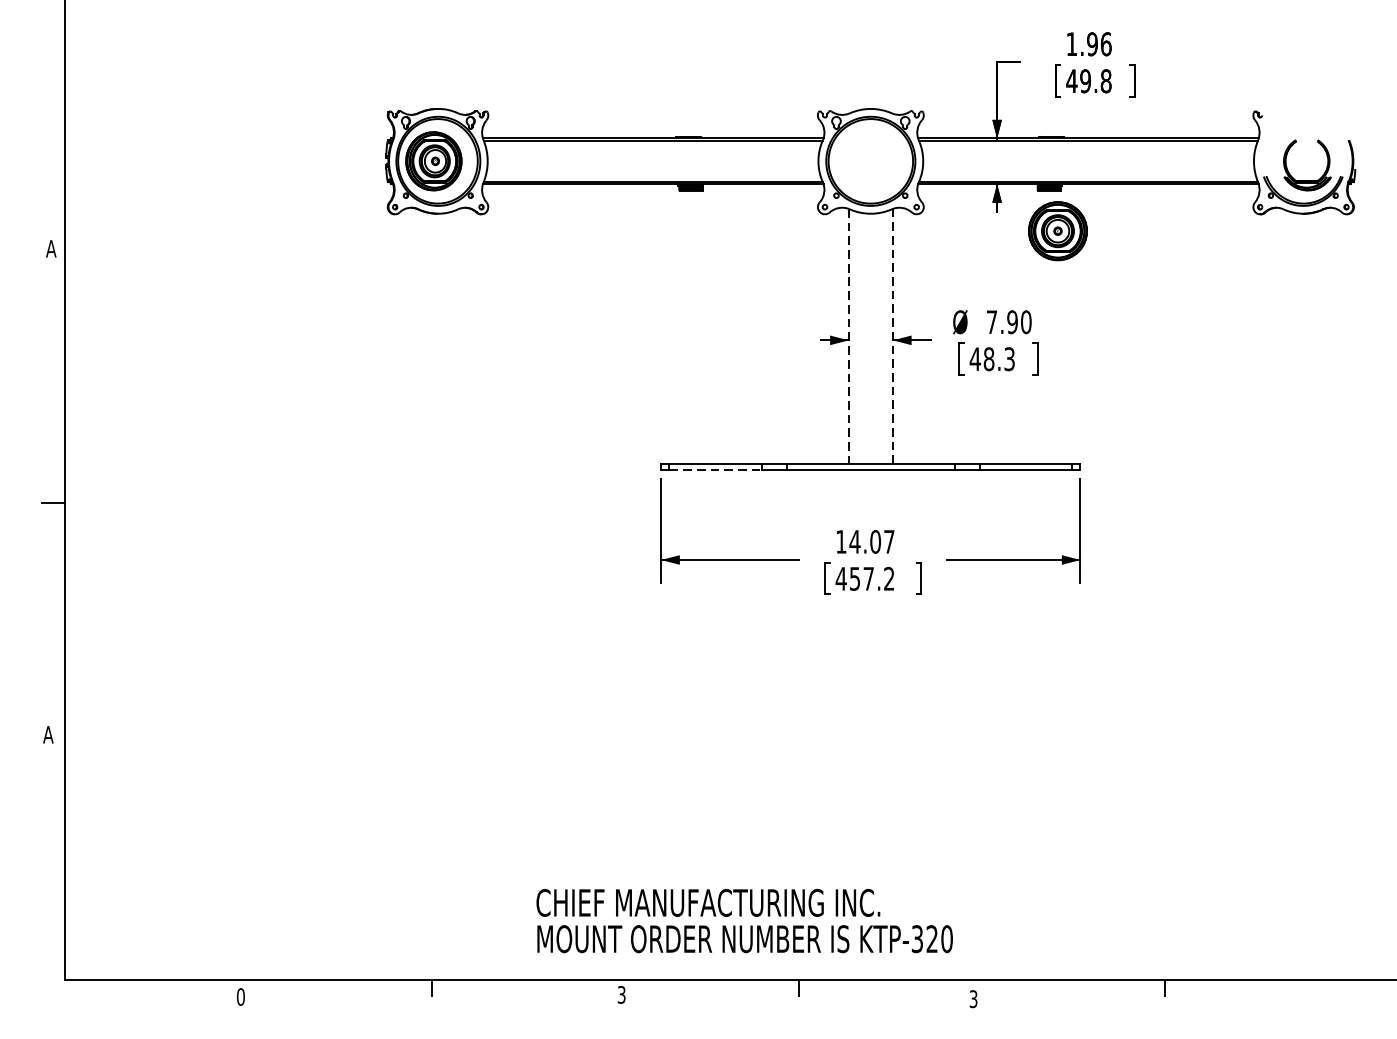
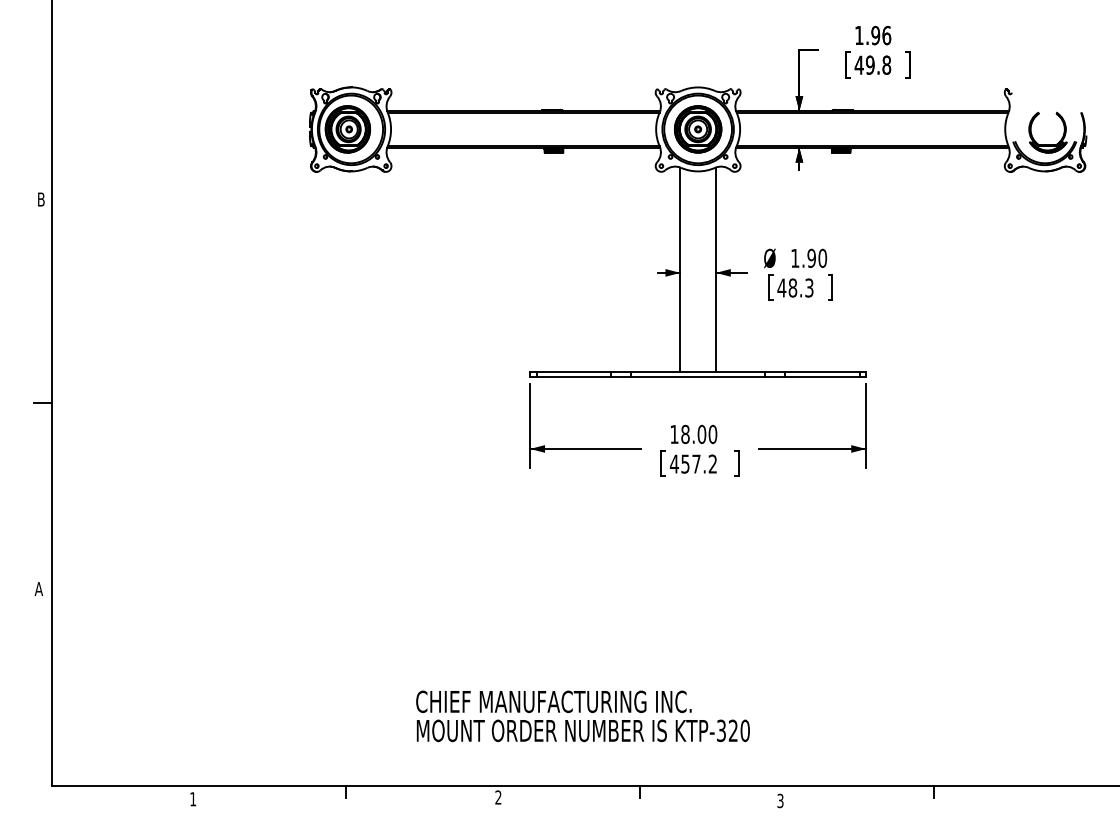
part: (1058, 231) -> (698, 129), moved
text: (51, 248) -> (41, 199), A -> B
text: (992, 322) -> (795, 258), 7.90 -> 1.90
line: (892, 336) -> (715, 269), dashed -> solid
line: (848, 337) -> (680, 270), dashed -> solid
line: (716, 469) -> (574, 376), dashed -> solid
text: (871, 541) -> (698, 434), 14.07 -> 18.00
text: (744, 921) -> (582, 716), moved
text: (621, 994) -> (498, 797), 3 -> 2
text: (241, 997) -> (193, 799), 0 -> 1

